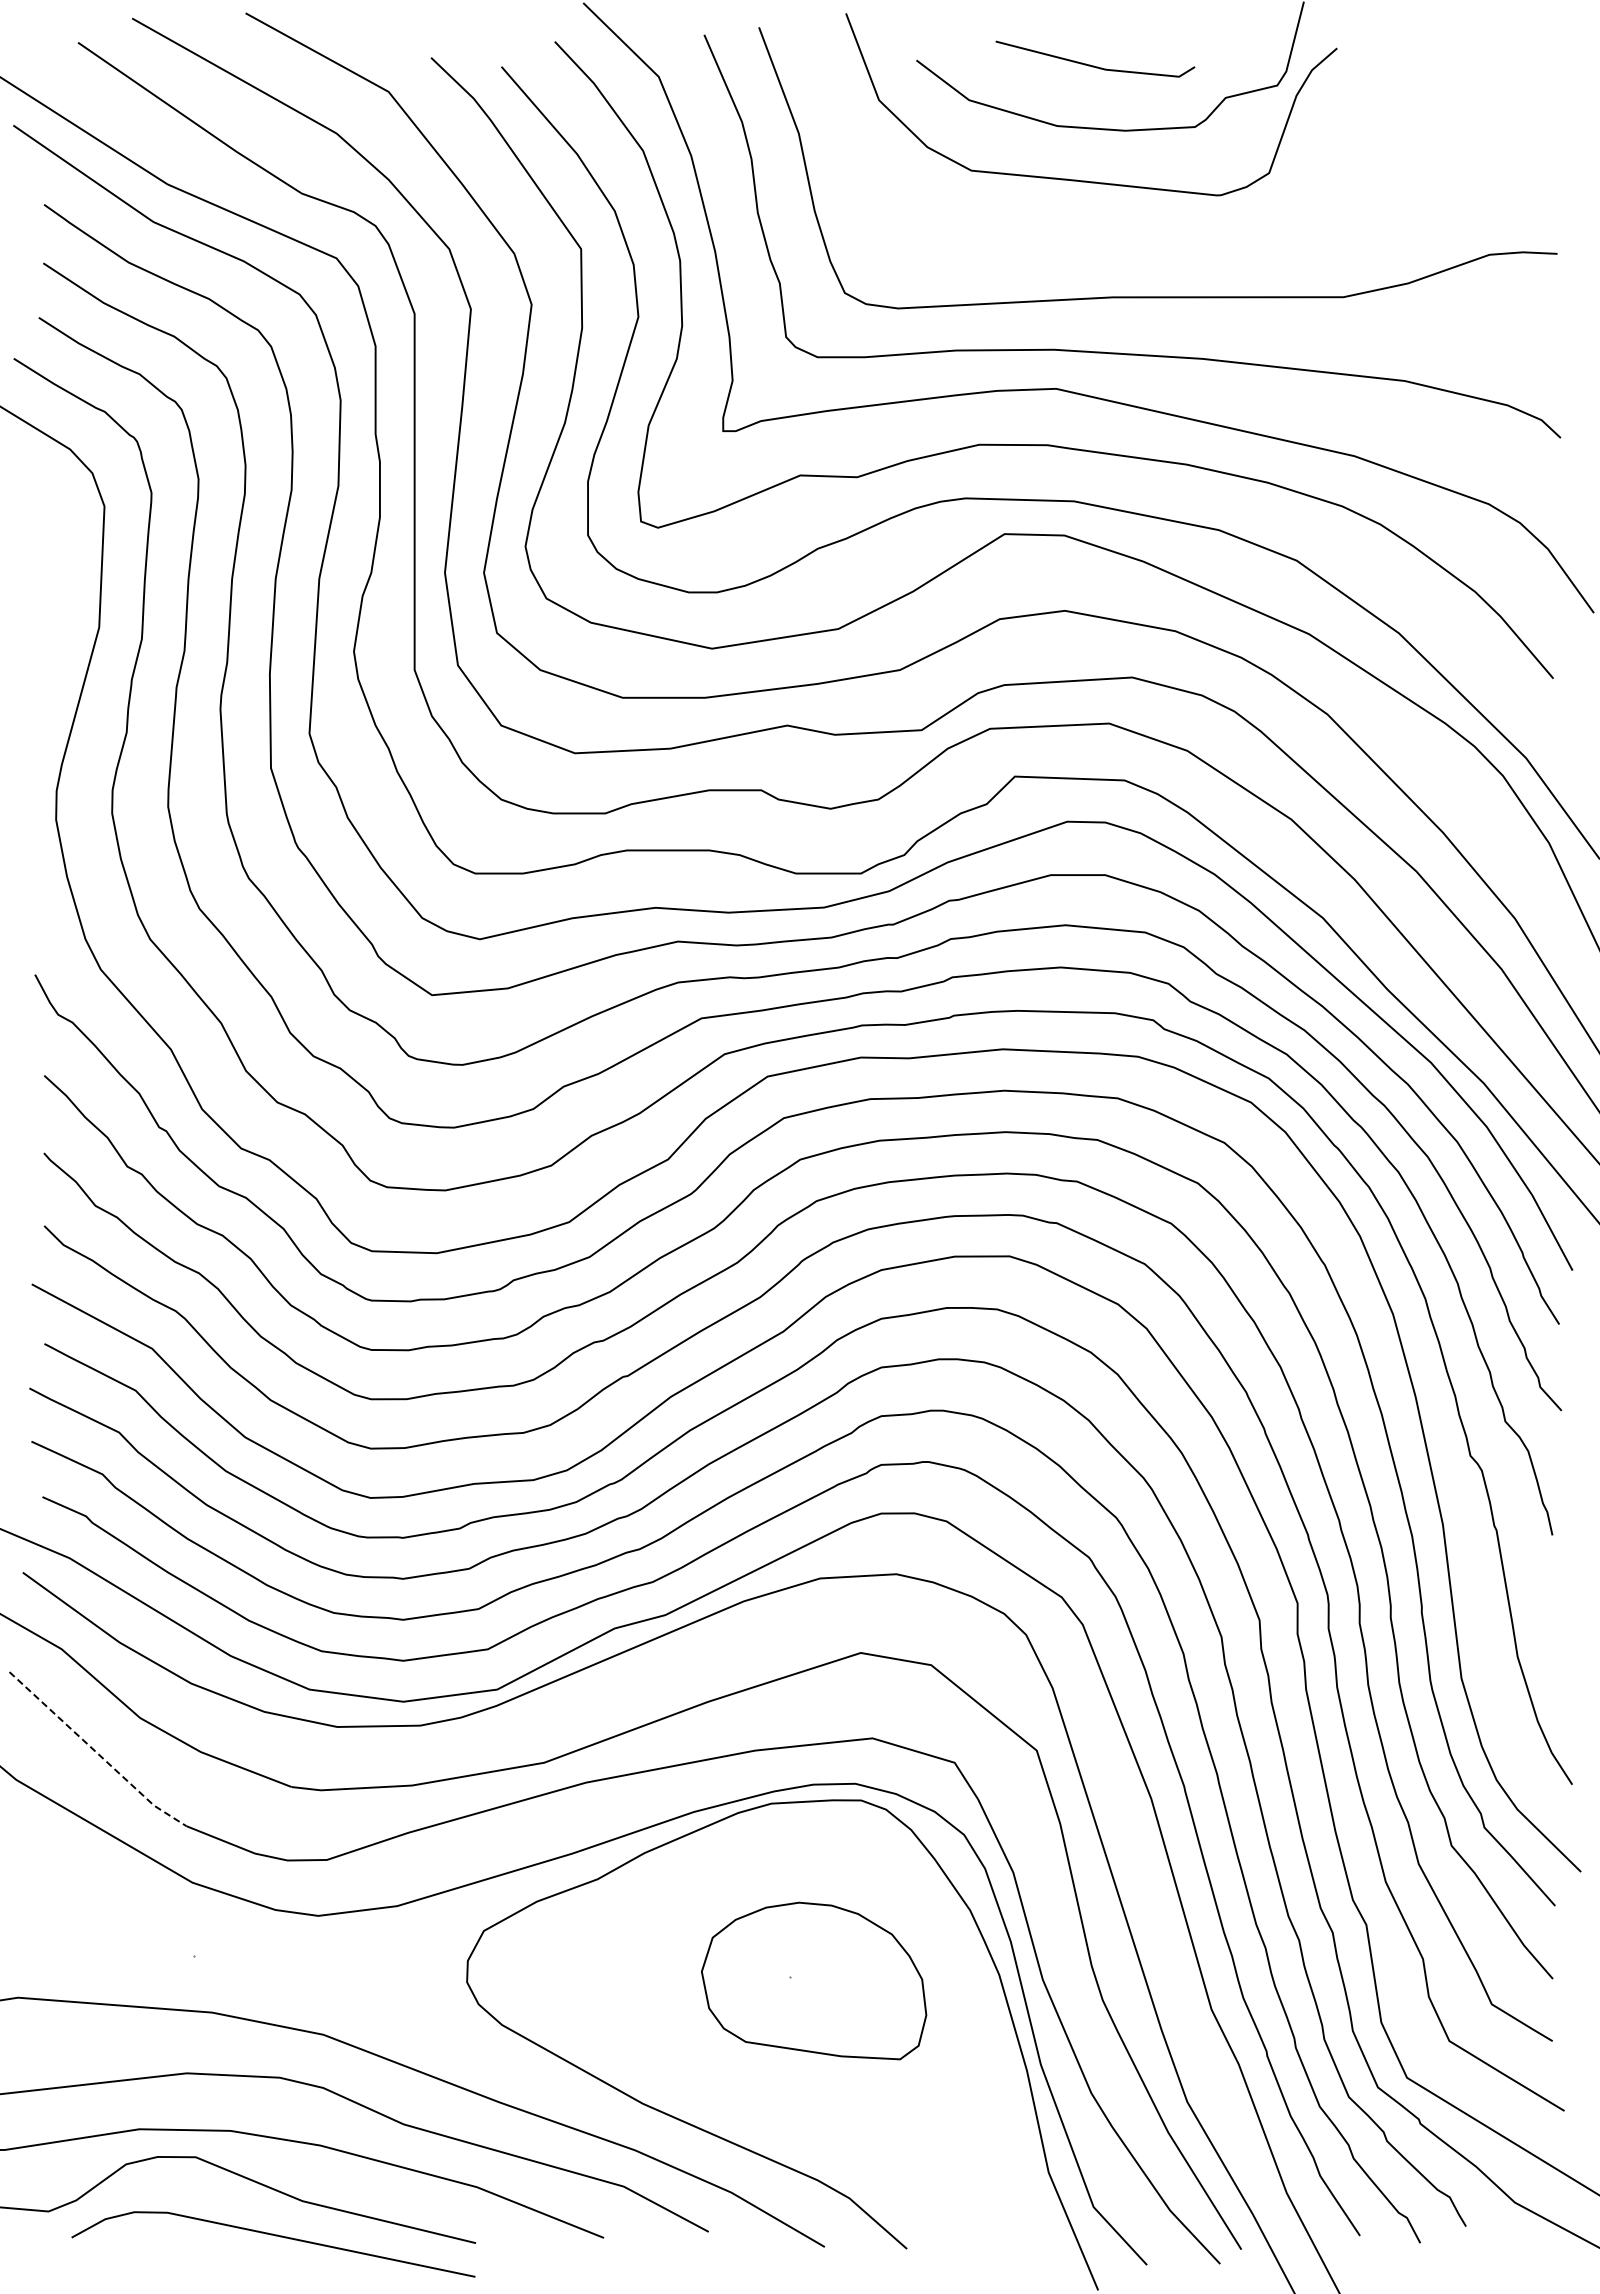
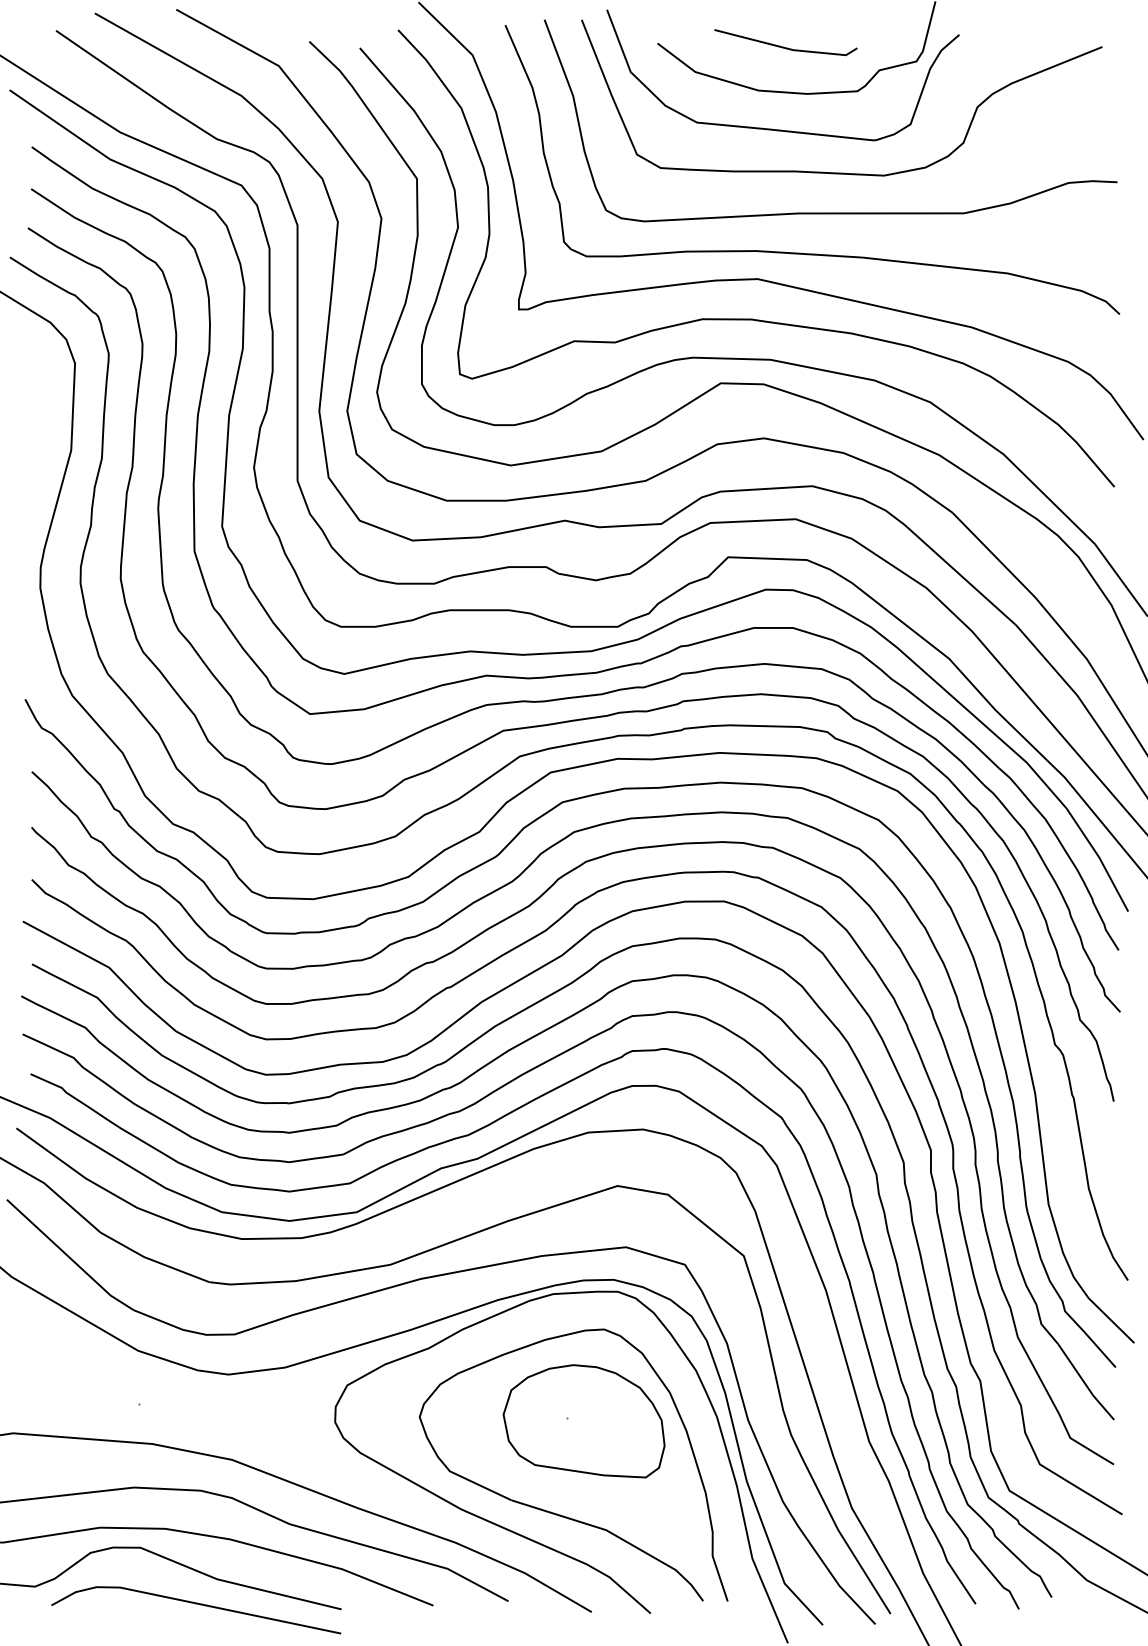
curve: (1171, 240) -> (840, 172), added
line: (96, 1752) -> (69, 1257), dashed -> solid
part: (775, 2109) -> (556, 1513), added

